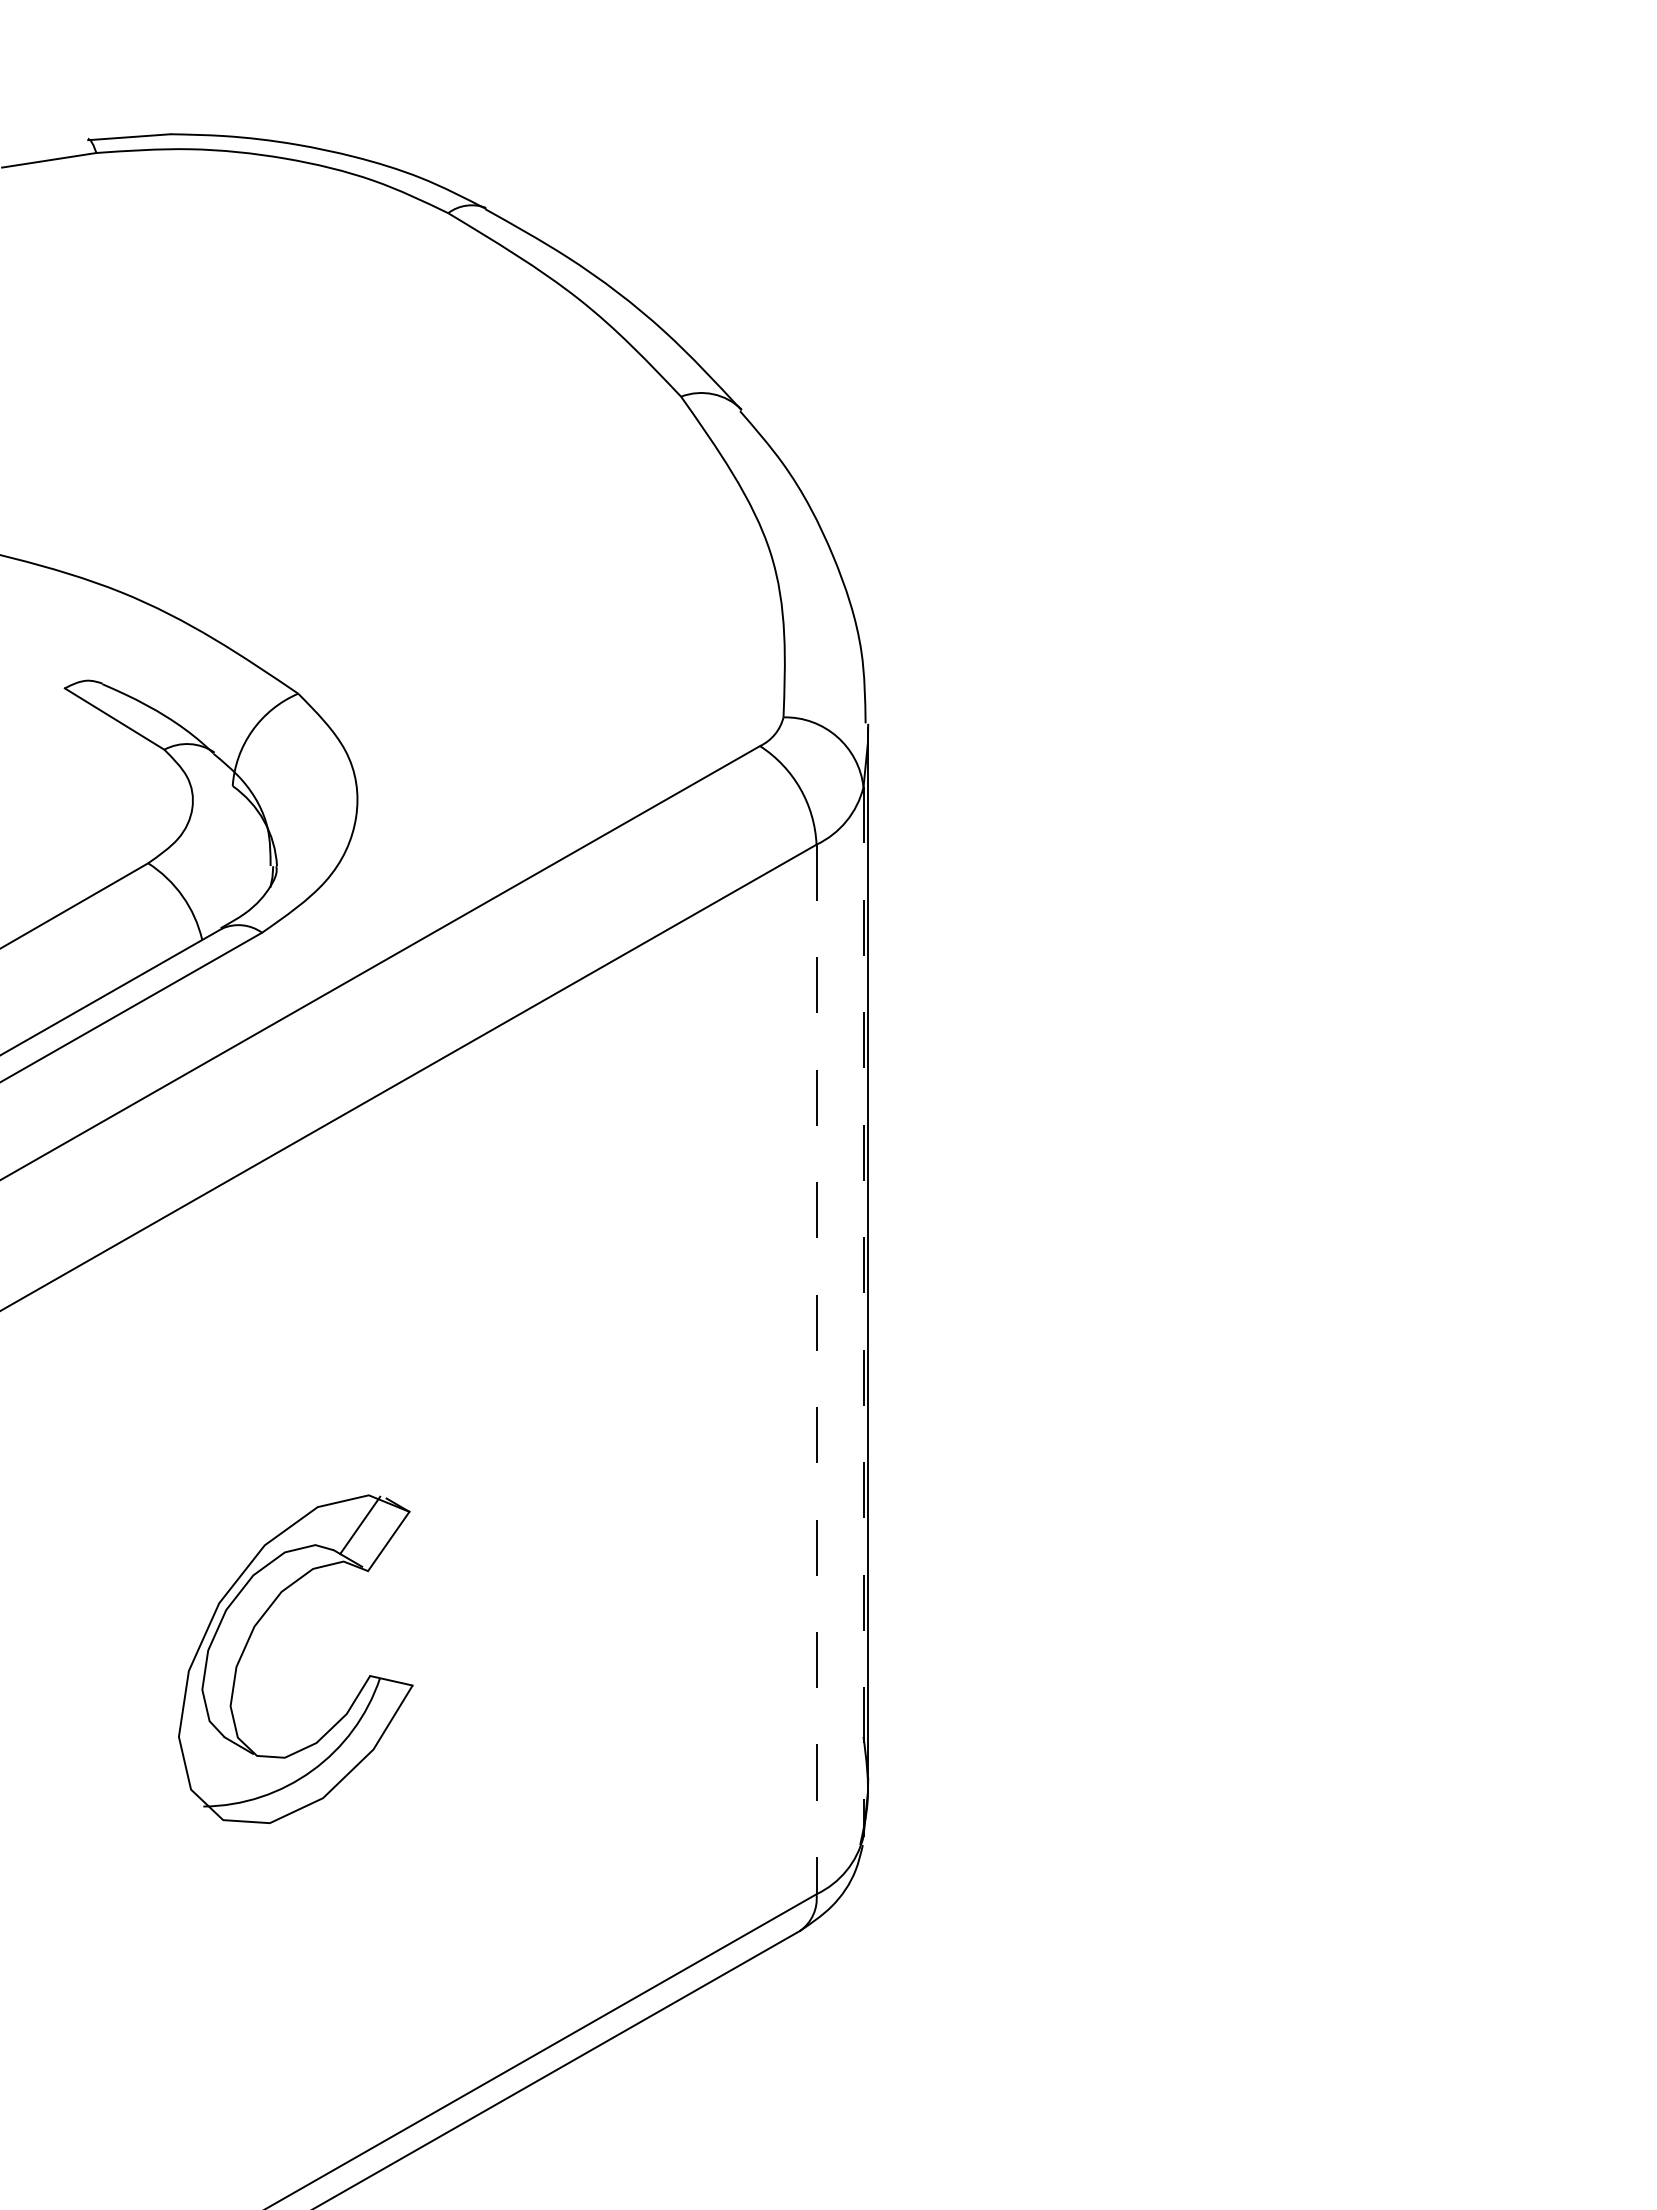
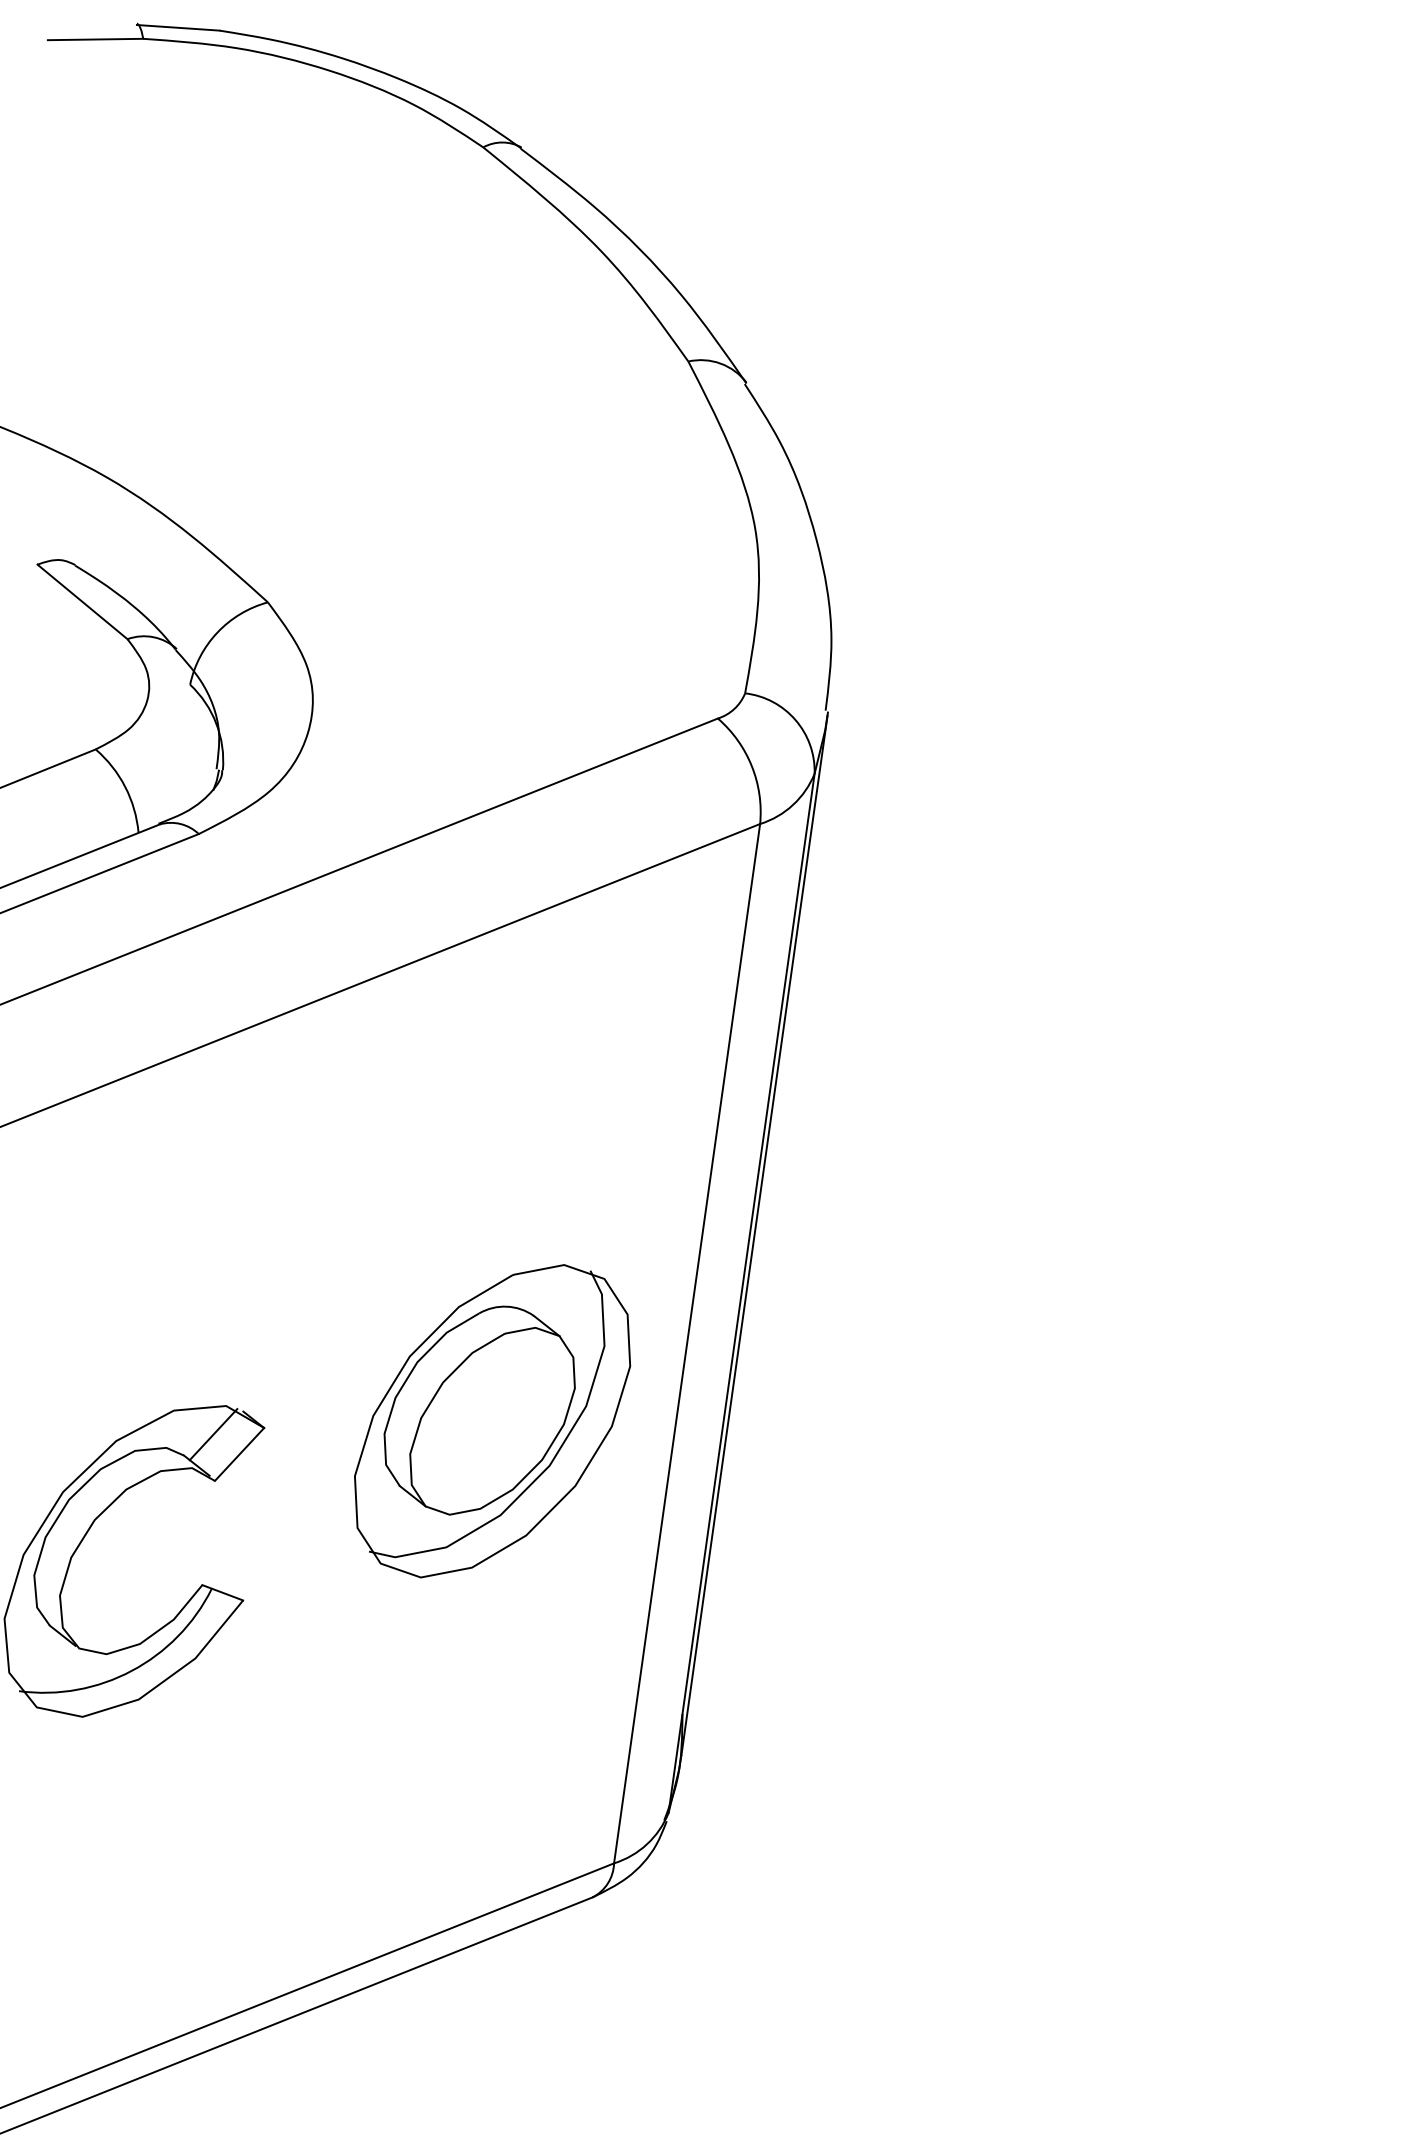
line: (863, 1312) -> (741, 1293), dashed -> solid
line: (816, 1369) -> (687, 1343), dashed -> solid
part: (634, 1472) -> (492, 1420), added

